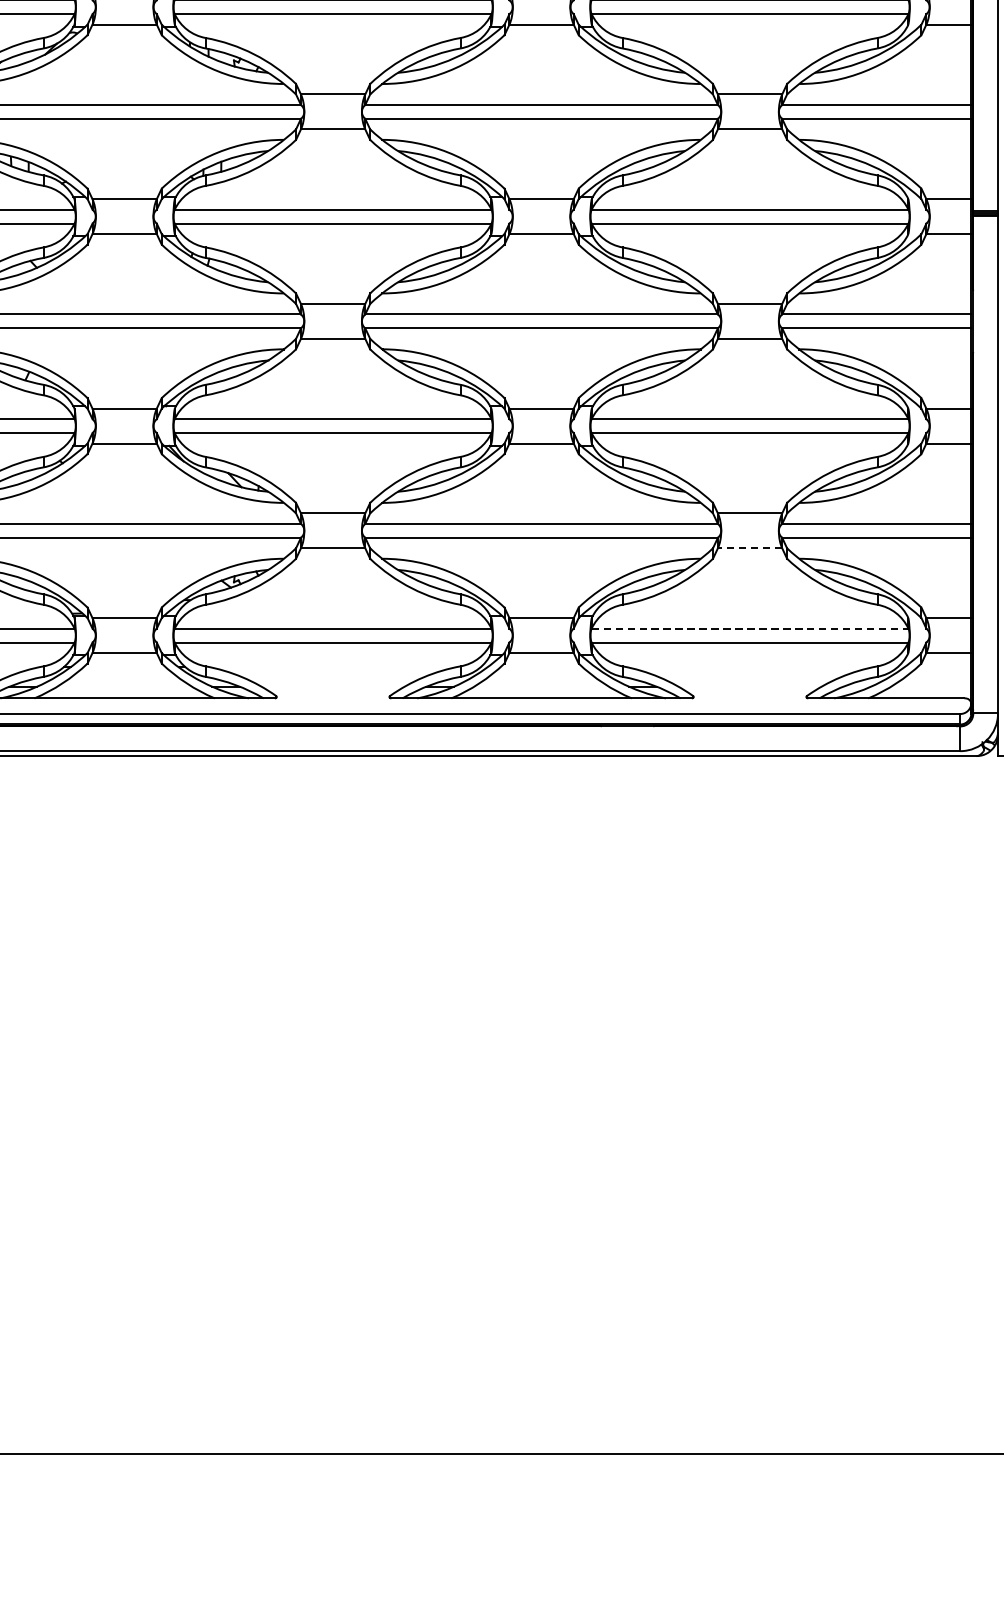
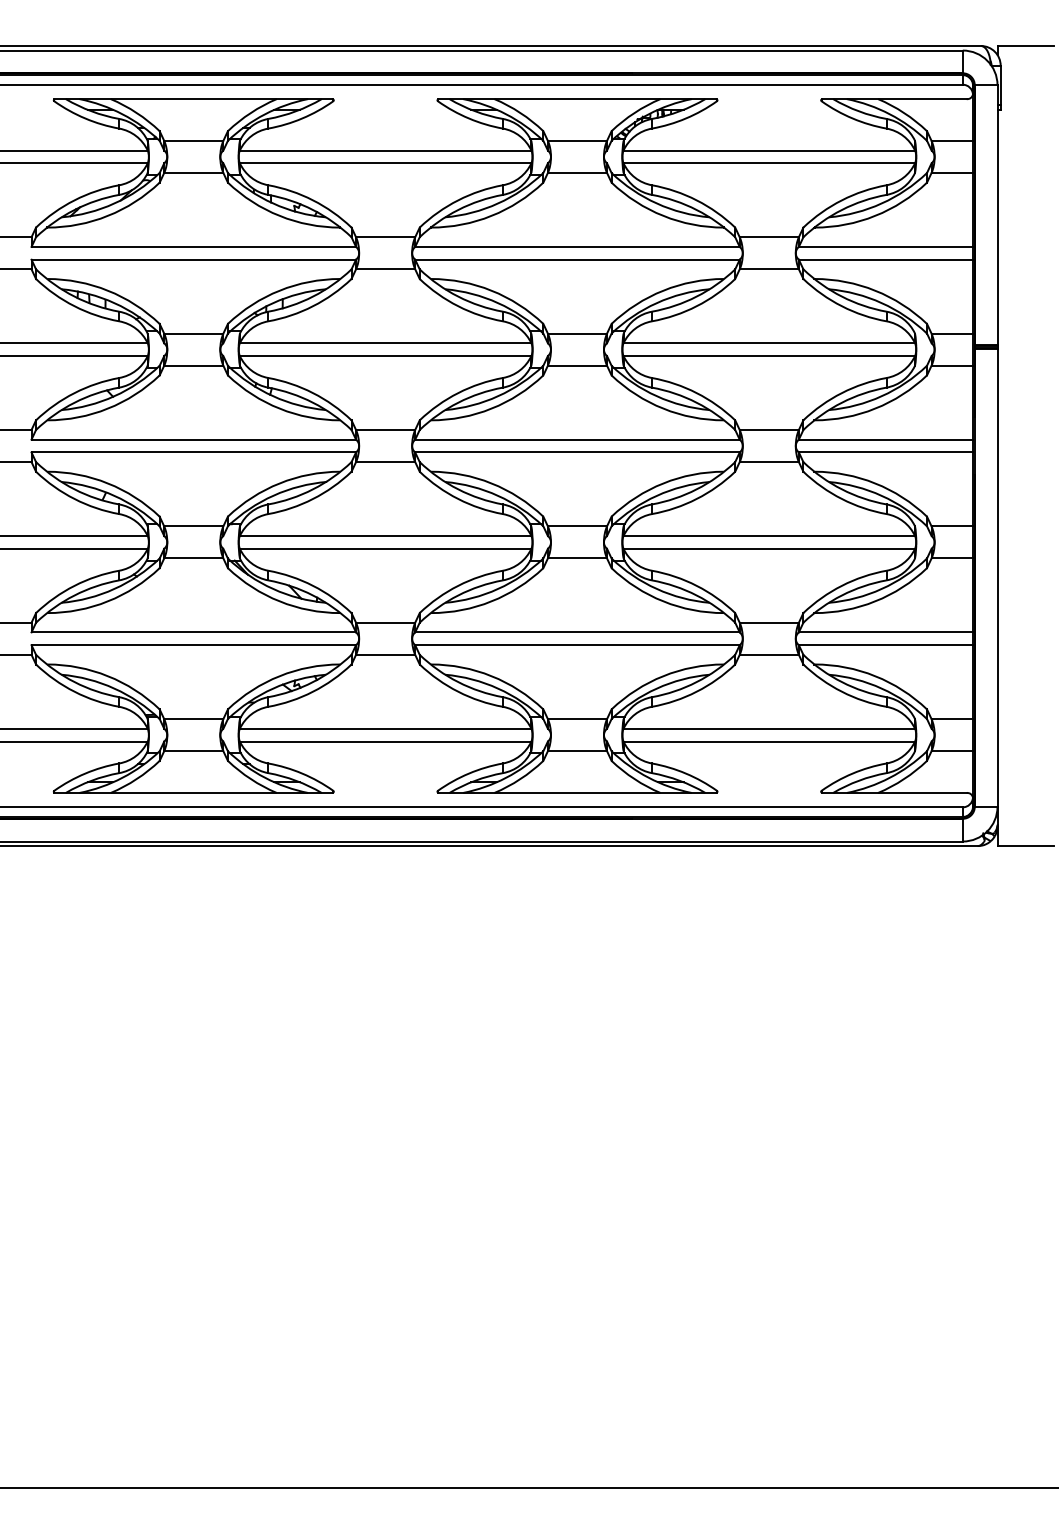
line: (750, 547) -> (769, 654), dashed -> solid
line: (750, 628) -> (769, 728), dashed -> solid

